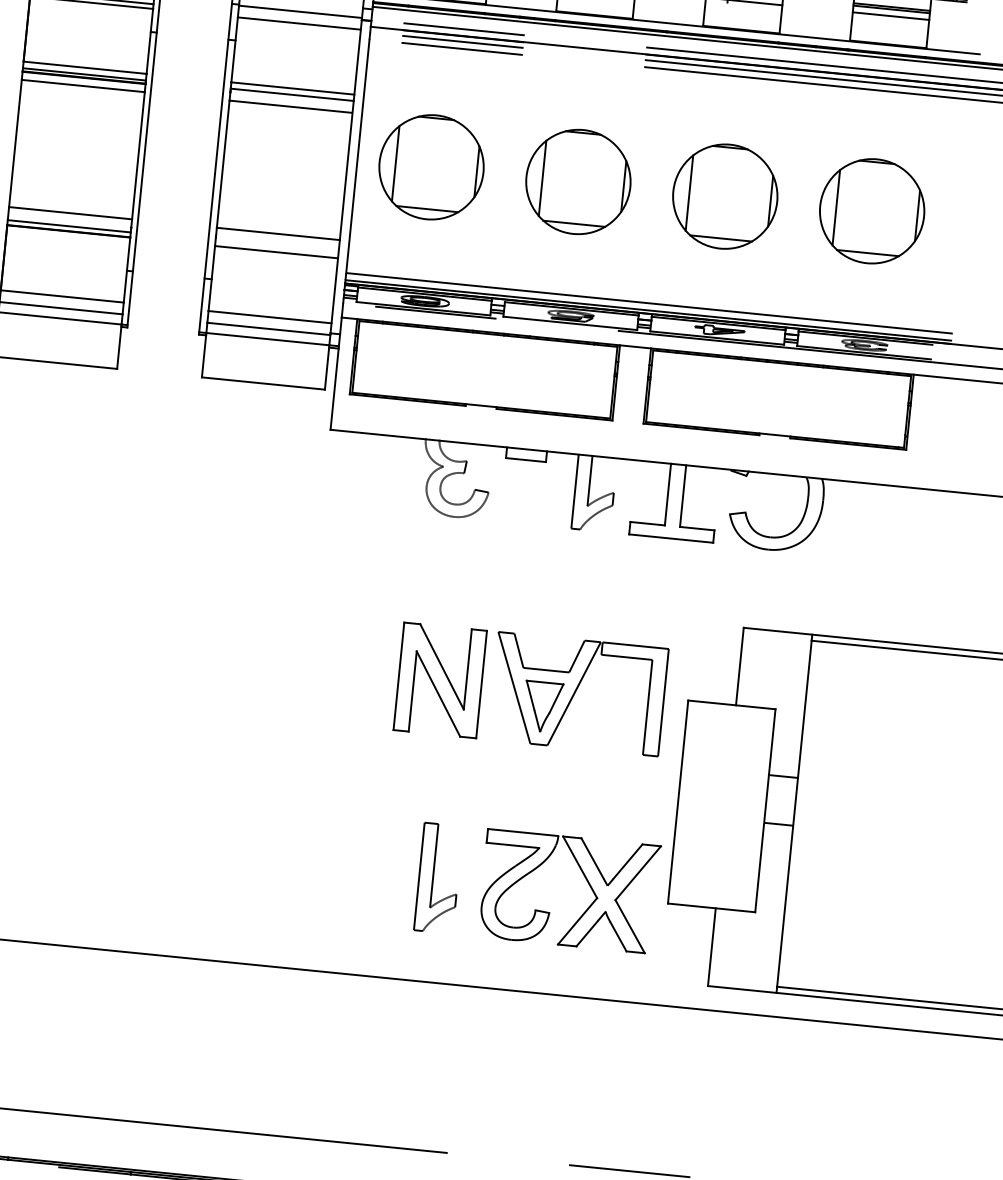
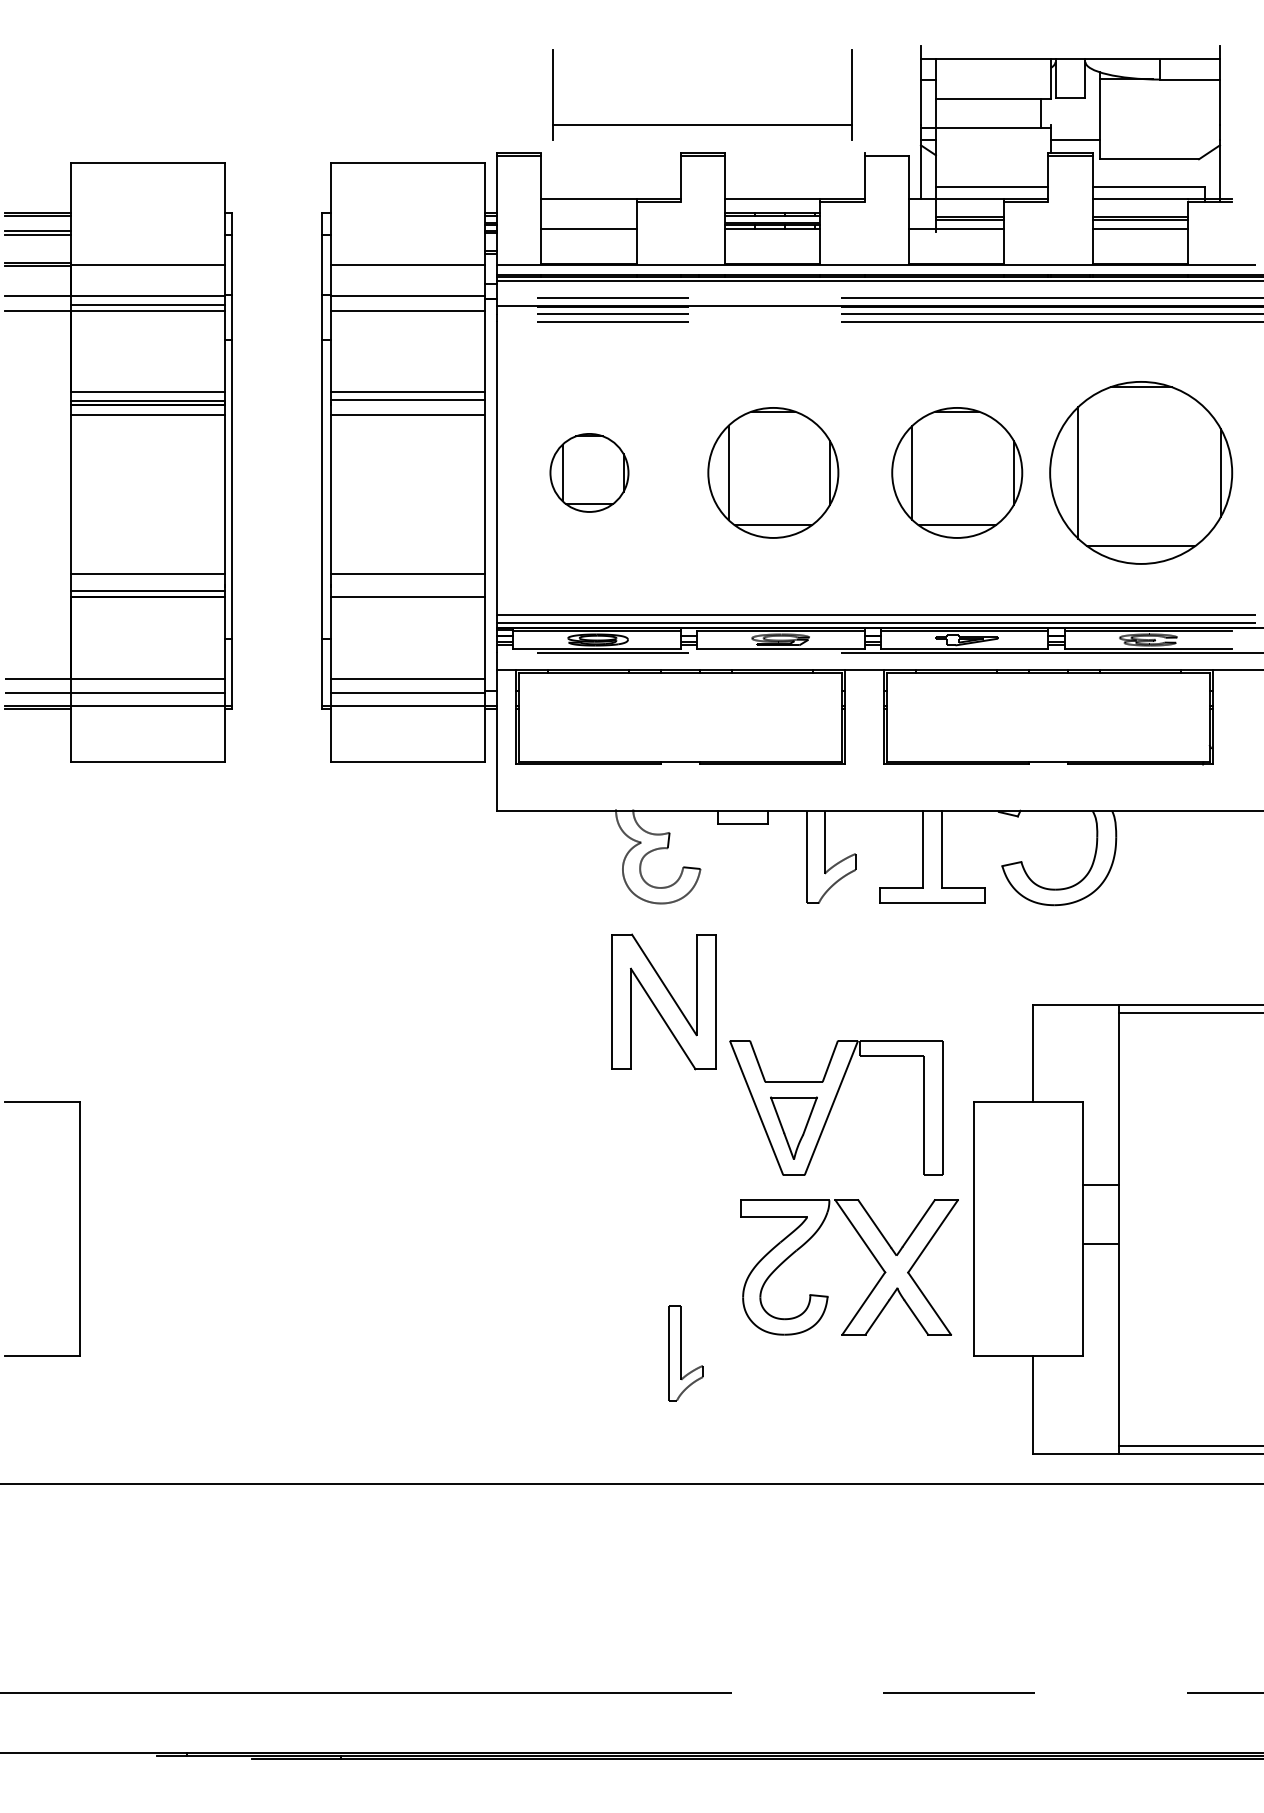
part: (431, 166) -> (589, 472), size x0.6
part: (871, 210) -> (1140, 472), size x1.4
part: (440, 680) -> (663, 1001), moved
part: (438, 878) -> (685, 1353), size x0.7
part: (587, 882) -> (871, 1254), moved

